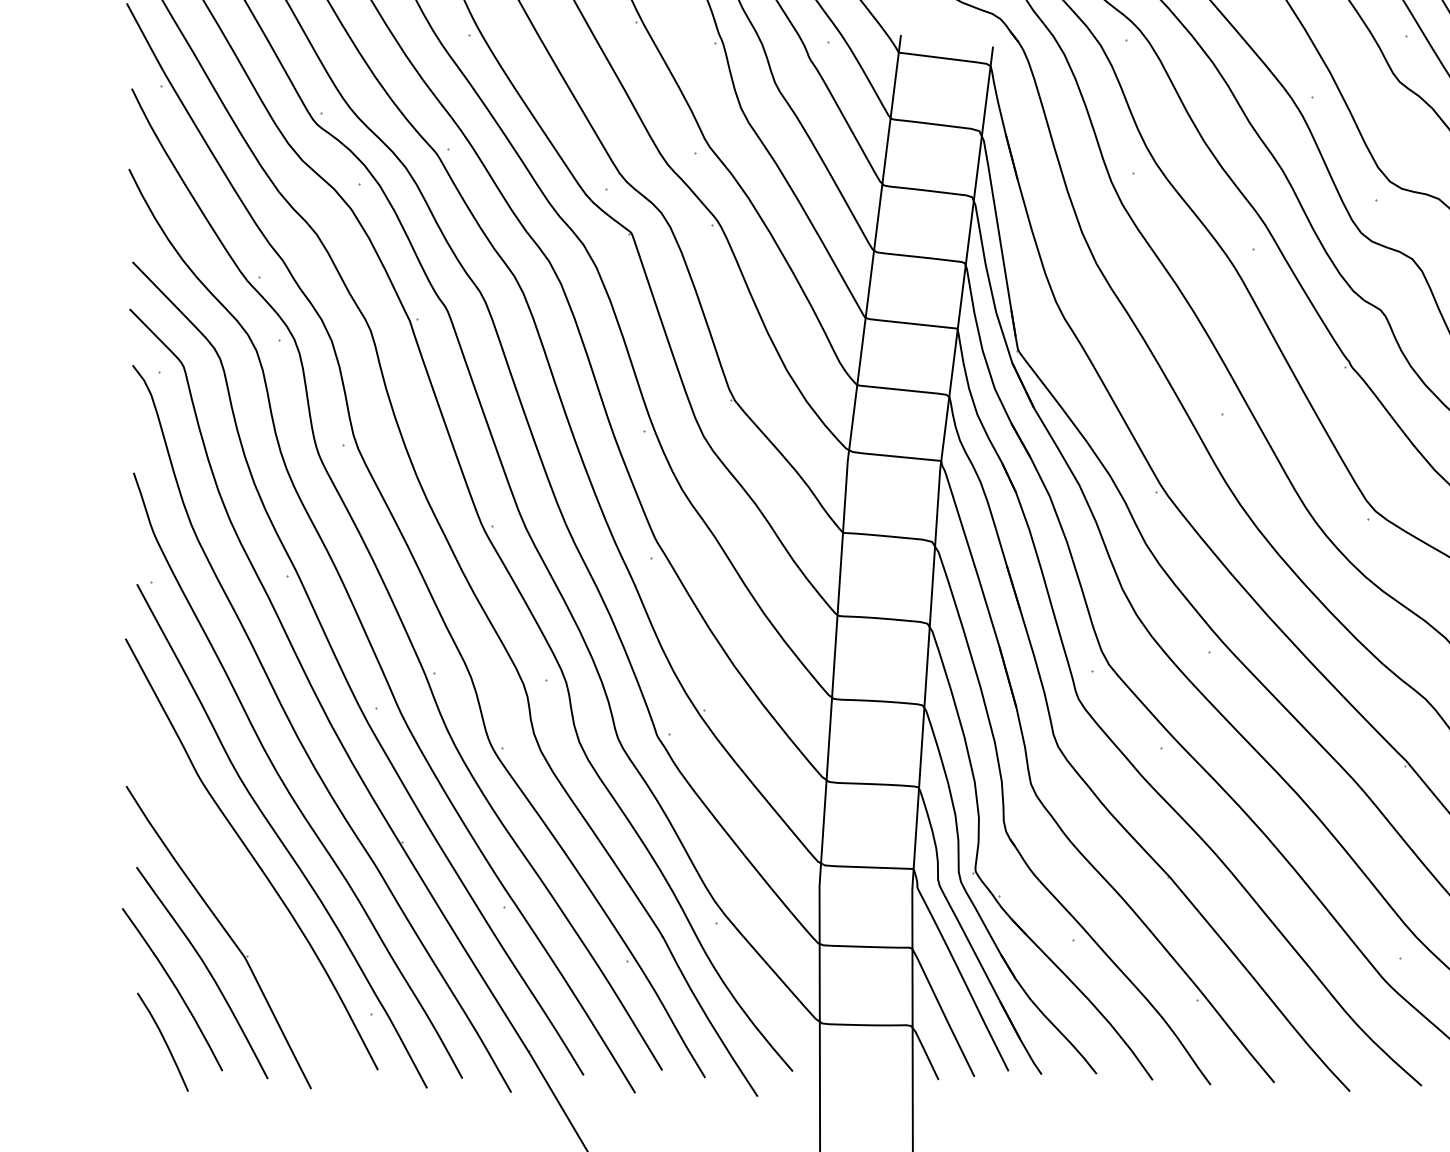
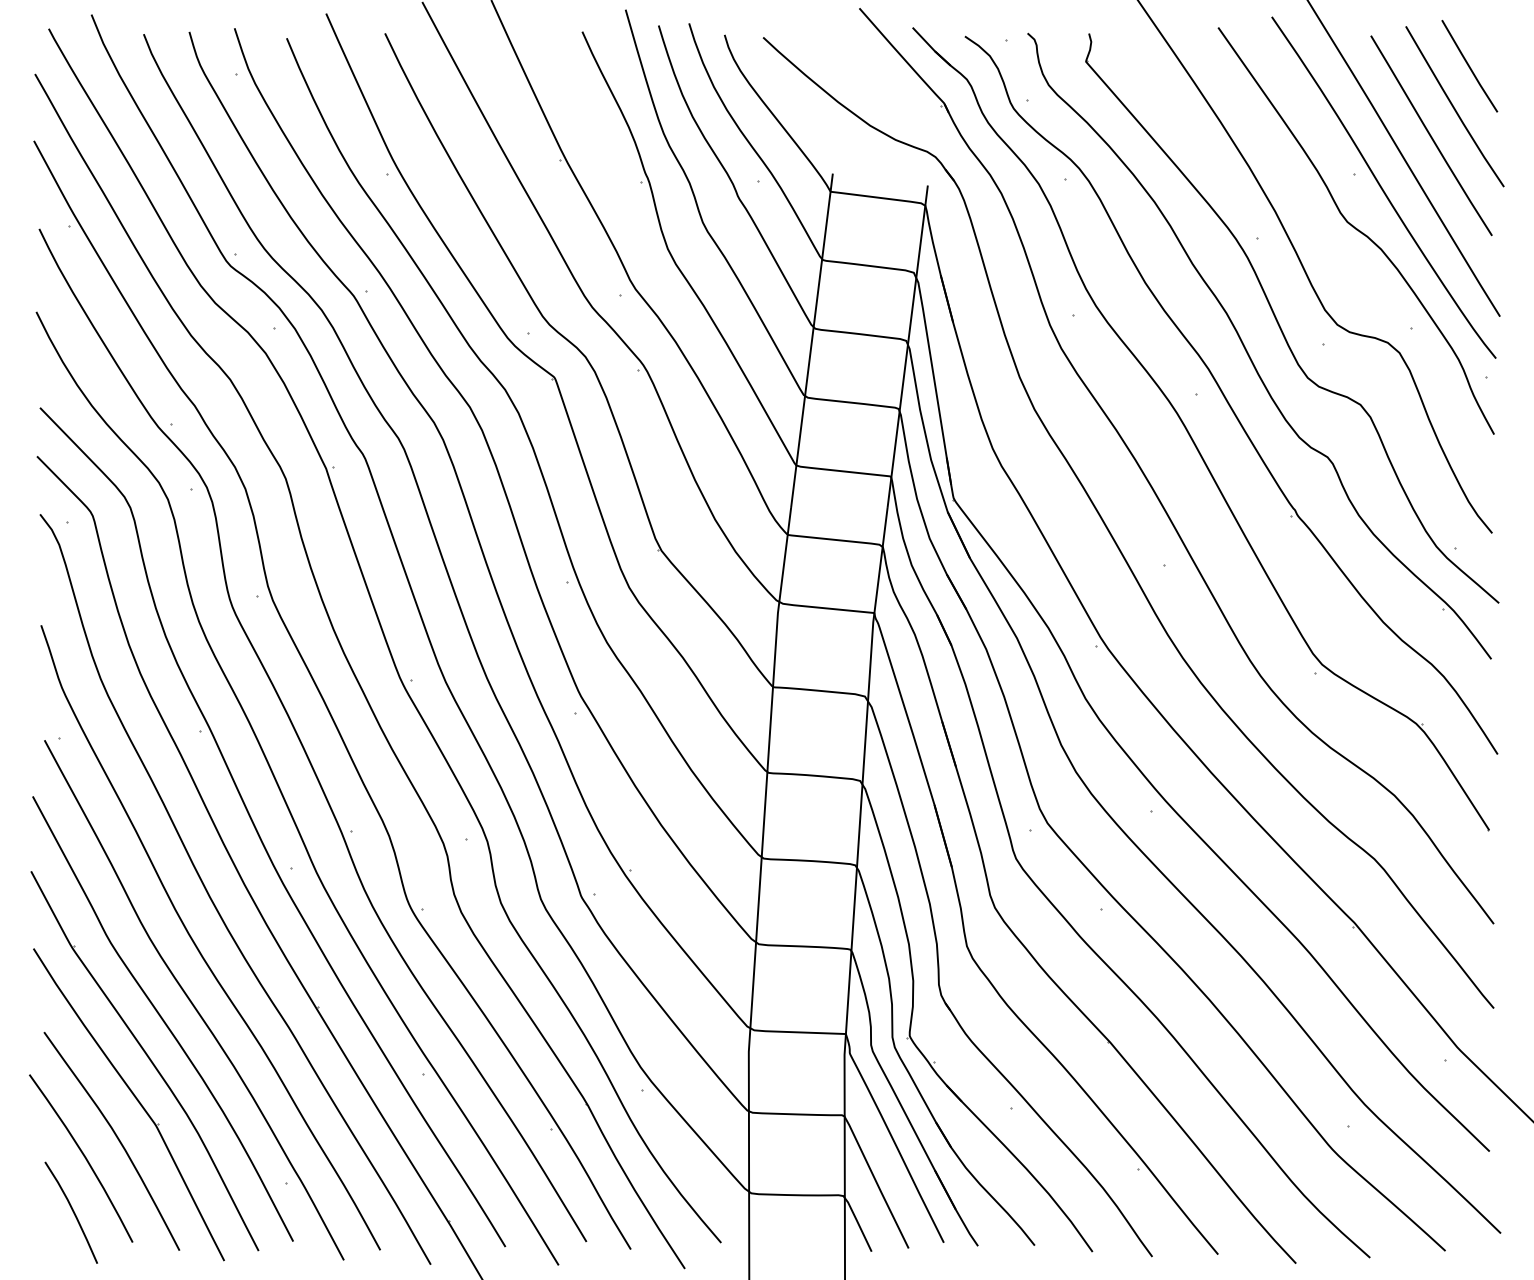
part: (233, 895) -> (144, 1061), added

